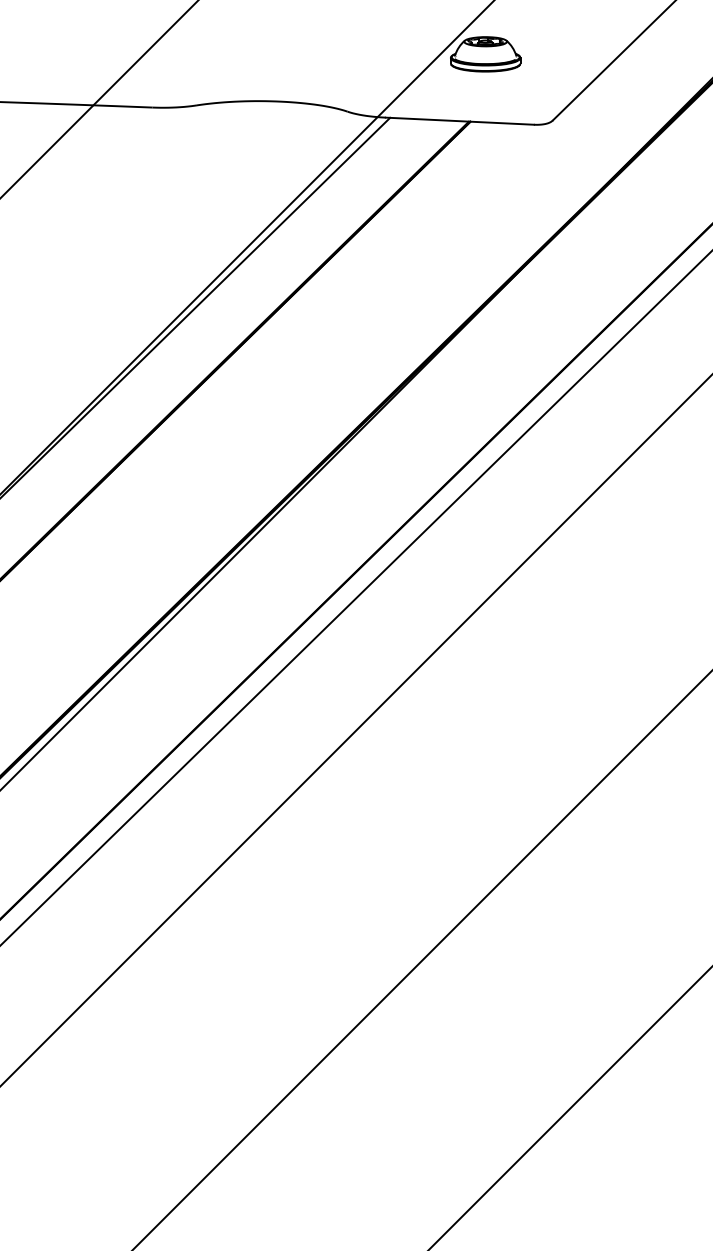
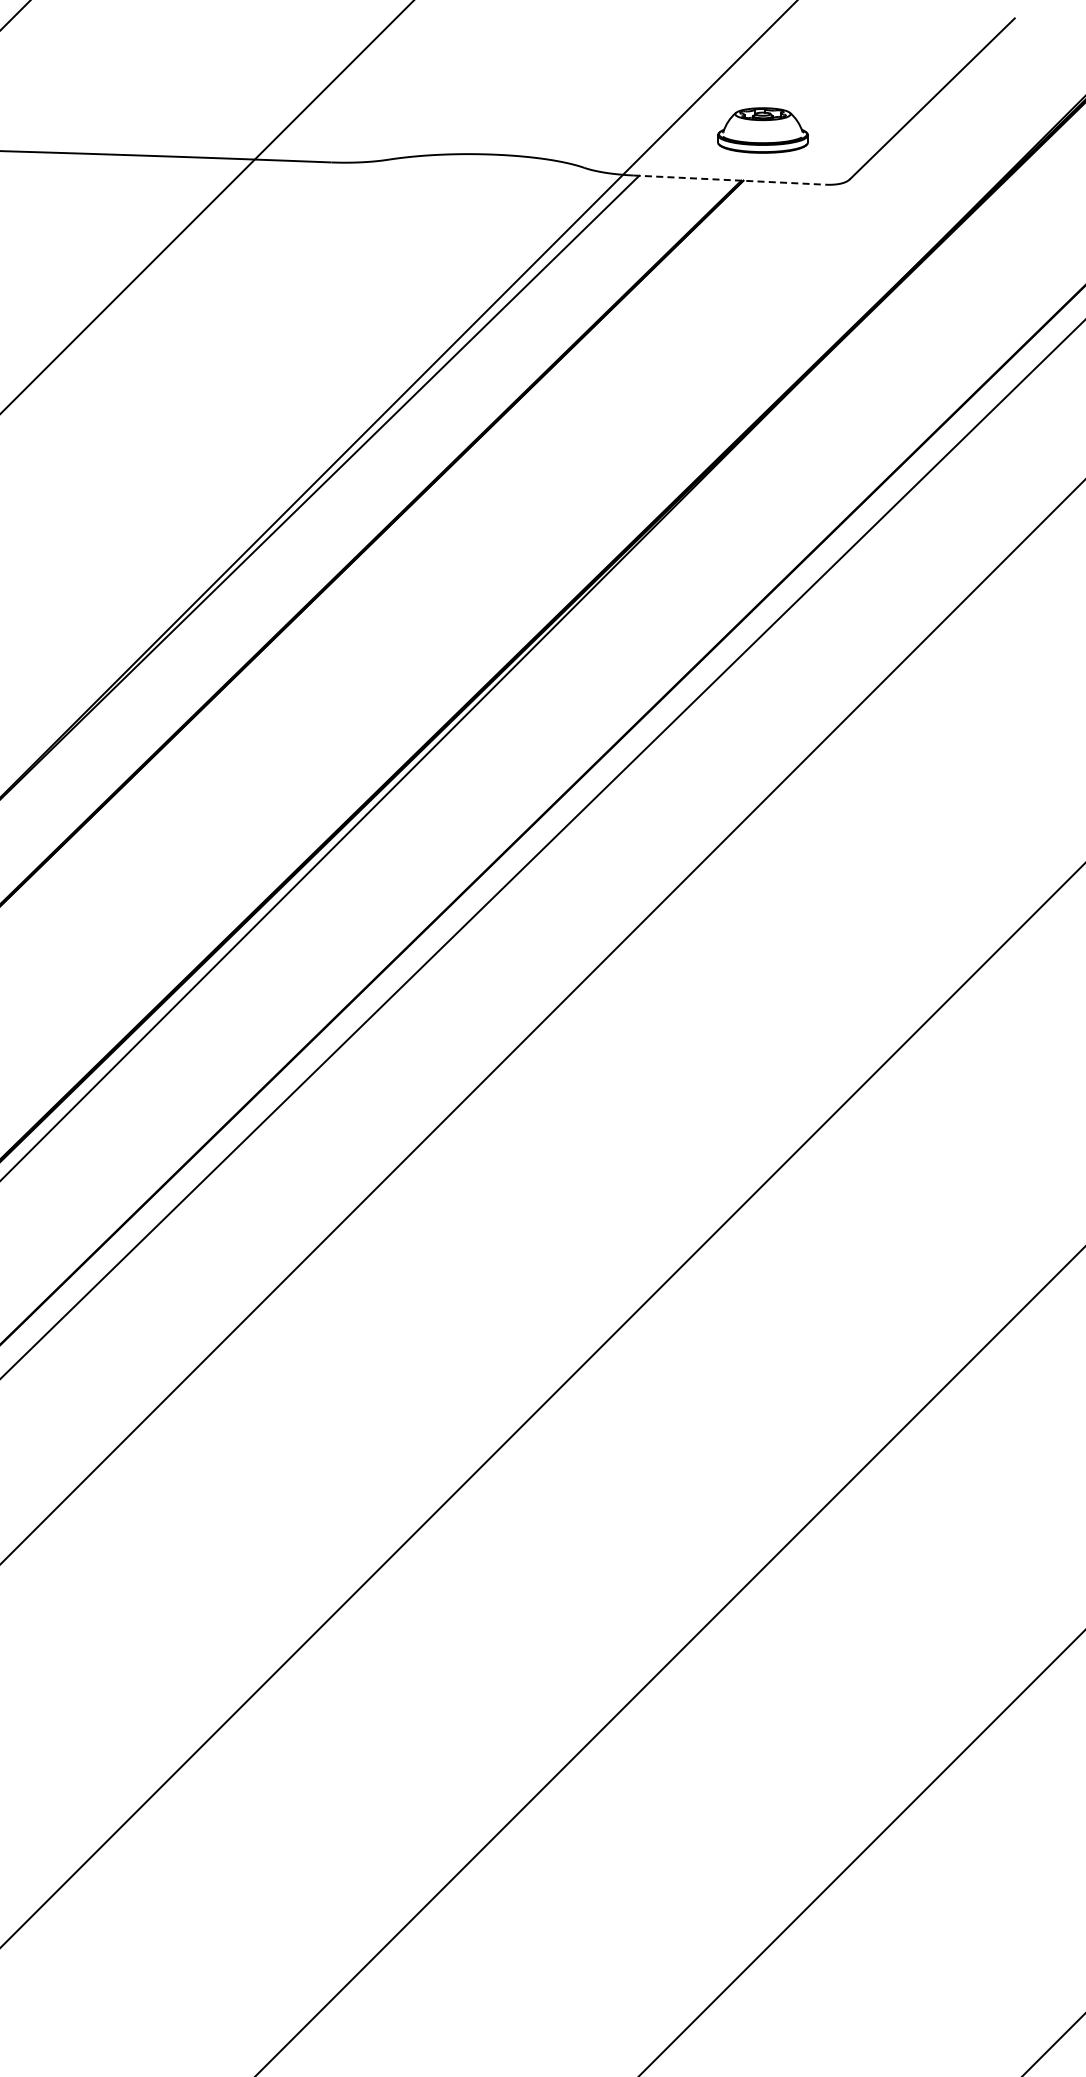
part: (485, 54) -> (762, 130), moved
line: (459, 121) -> (729, 180), solid -> dashed

